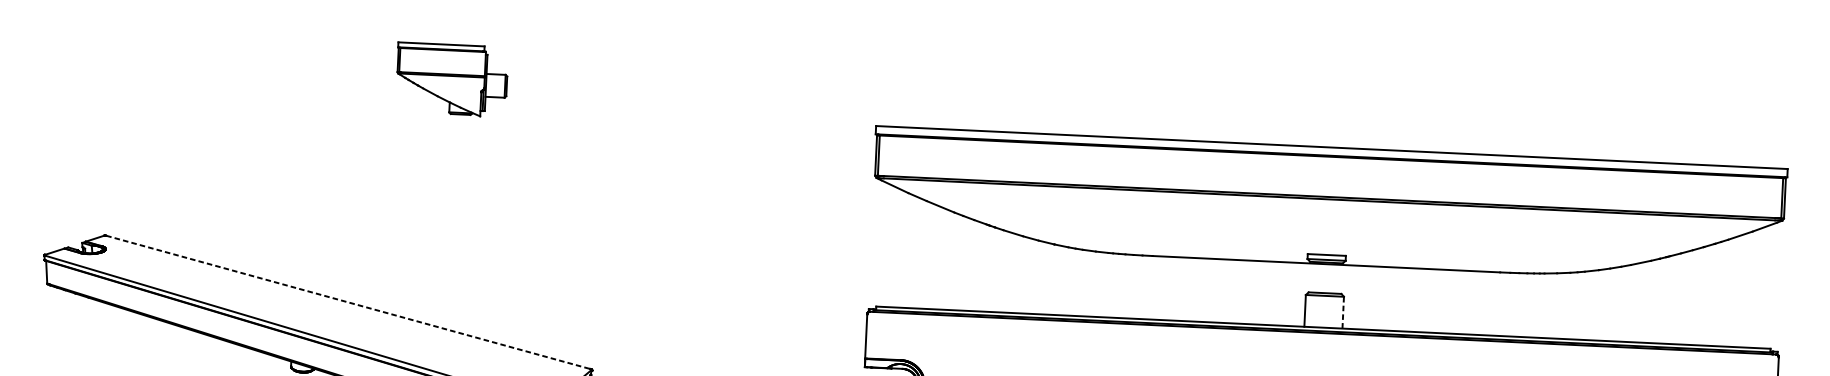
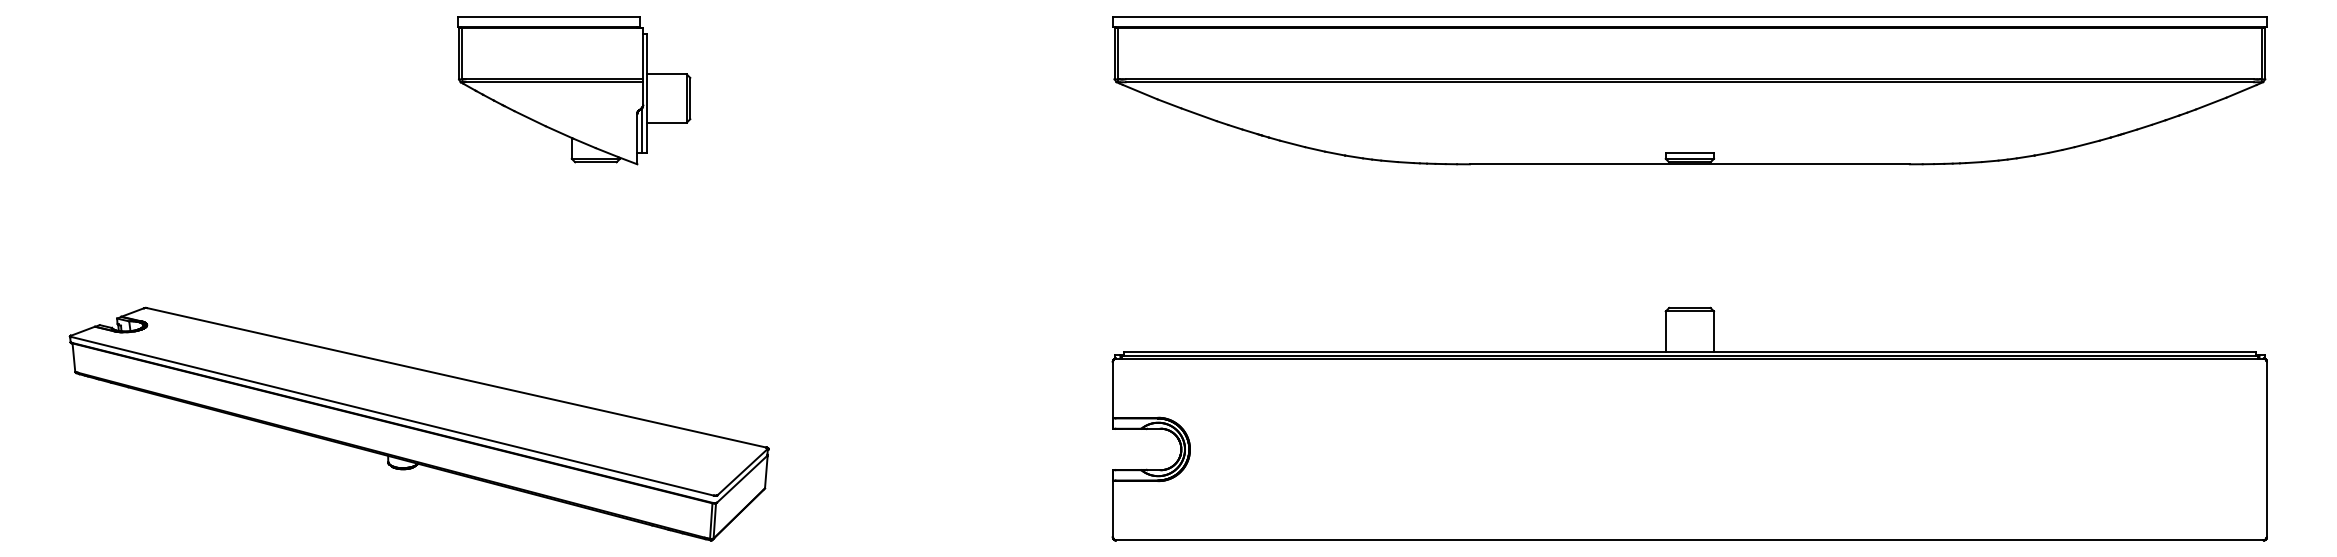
part: (452, 79) -> (574, 90), size x1.67
part: (1328, 205) -> (1689, 90), moved
line: (348, 302) -> (457, 377), dashed -> solid
line: (1343, 312) -> (1714, 331), dashed -> solid

